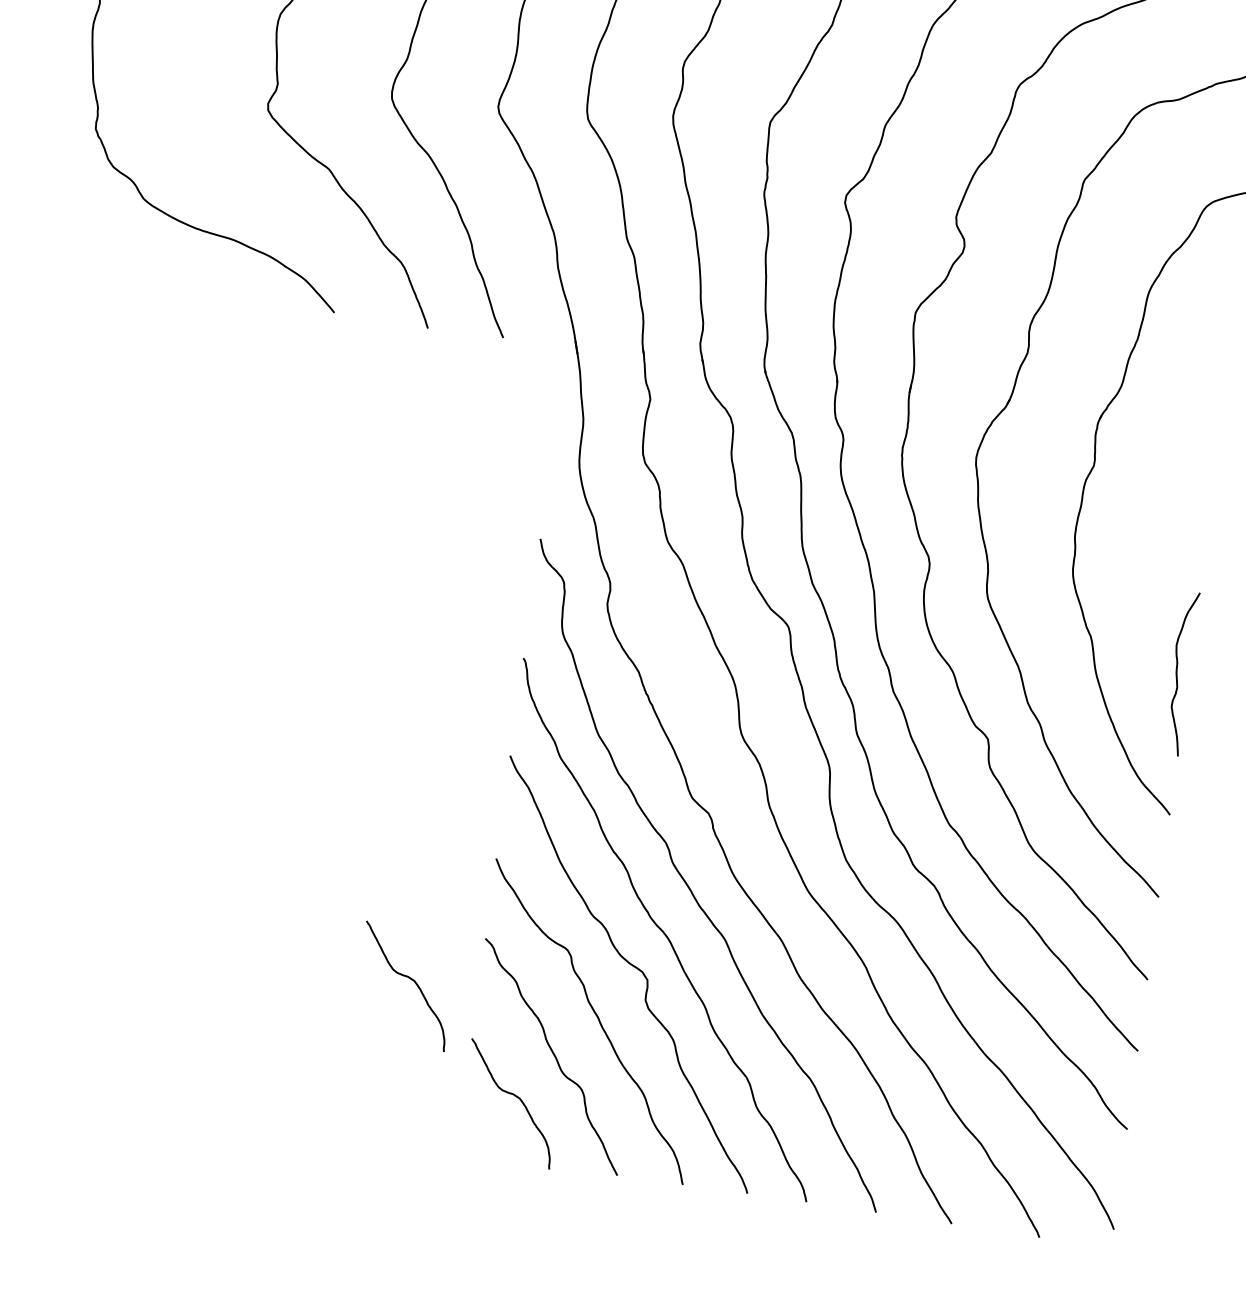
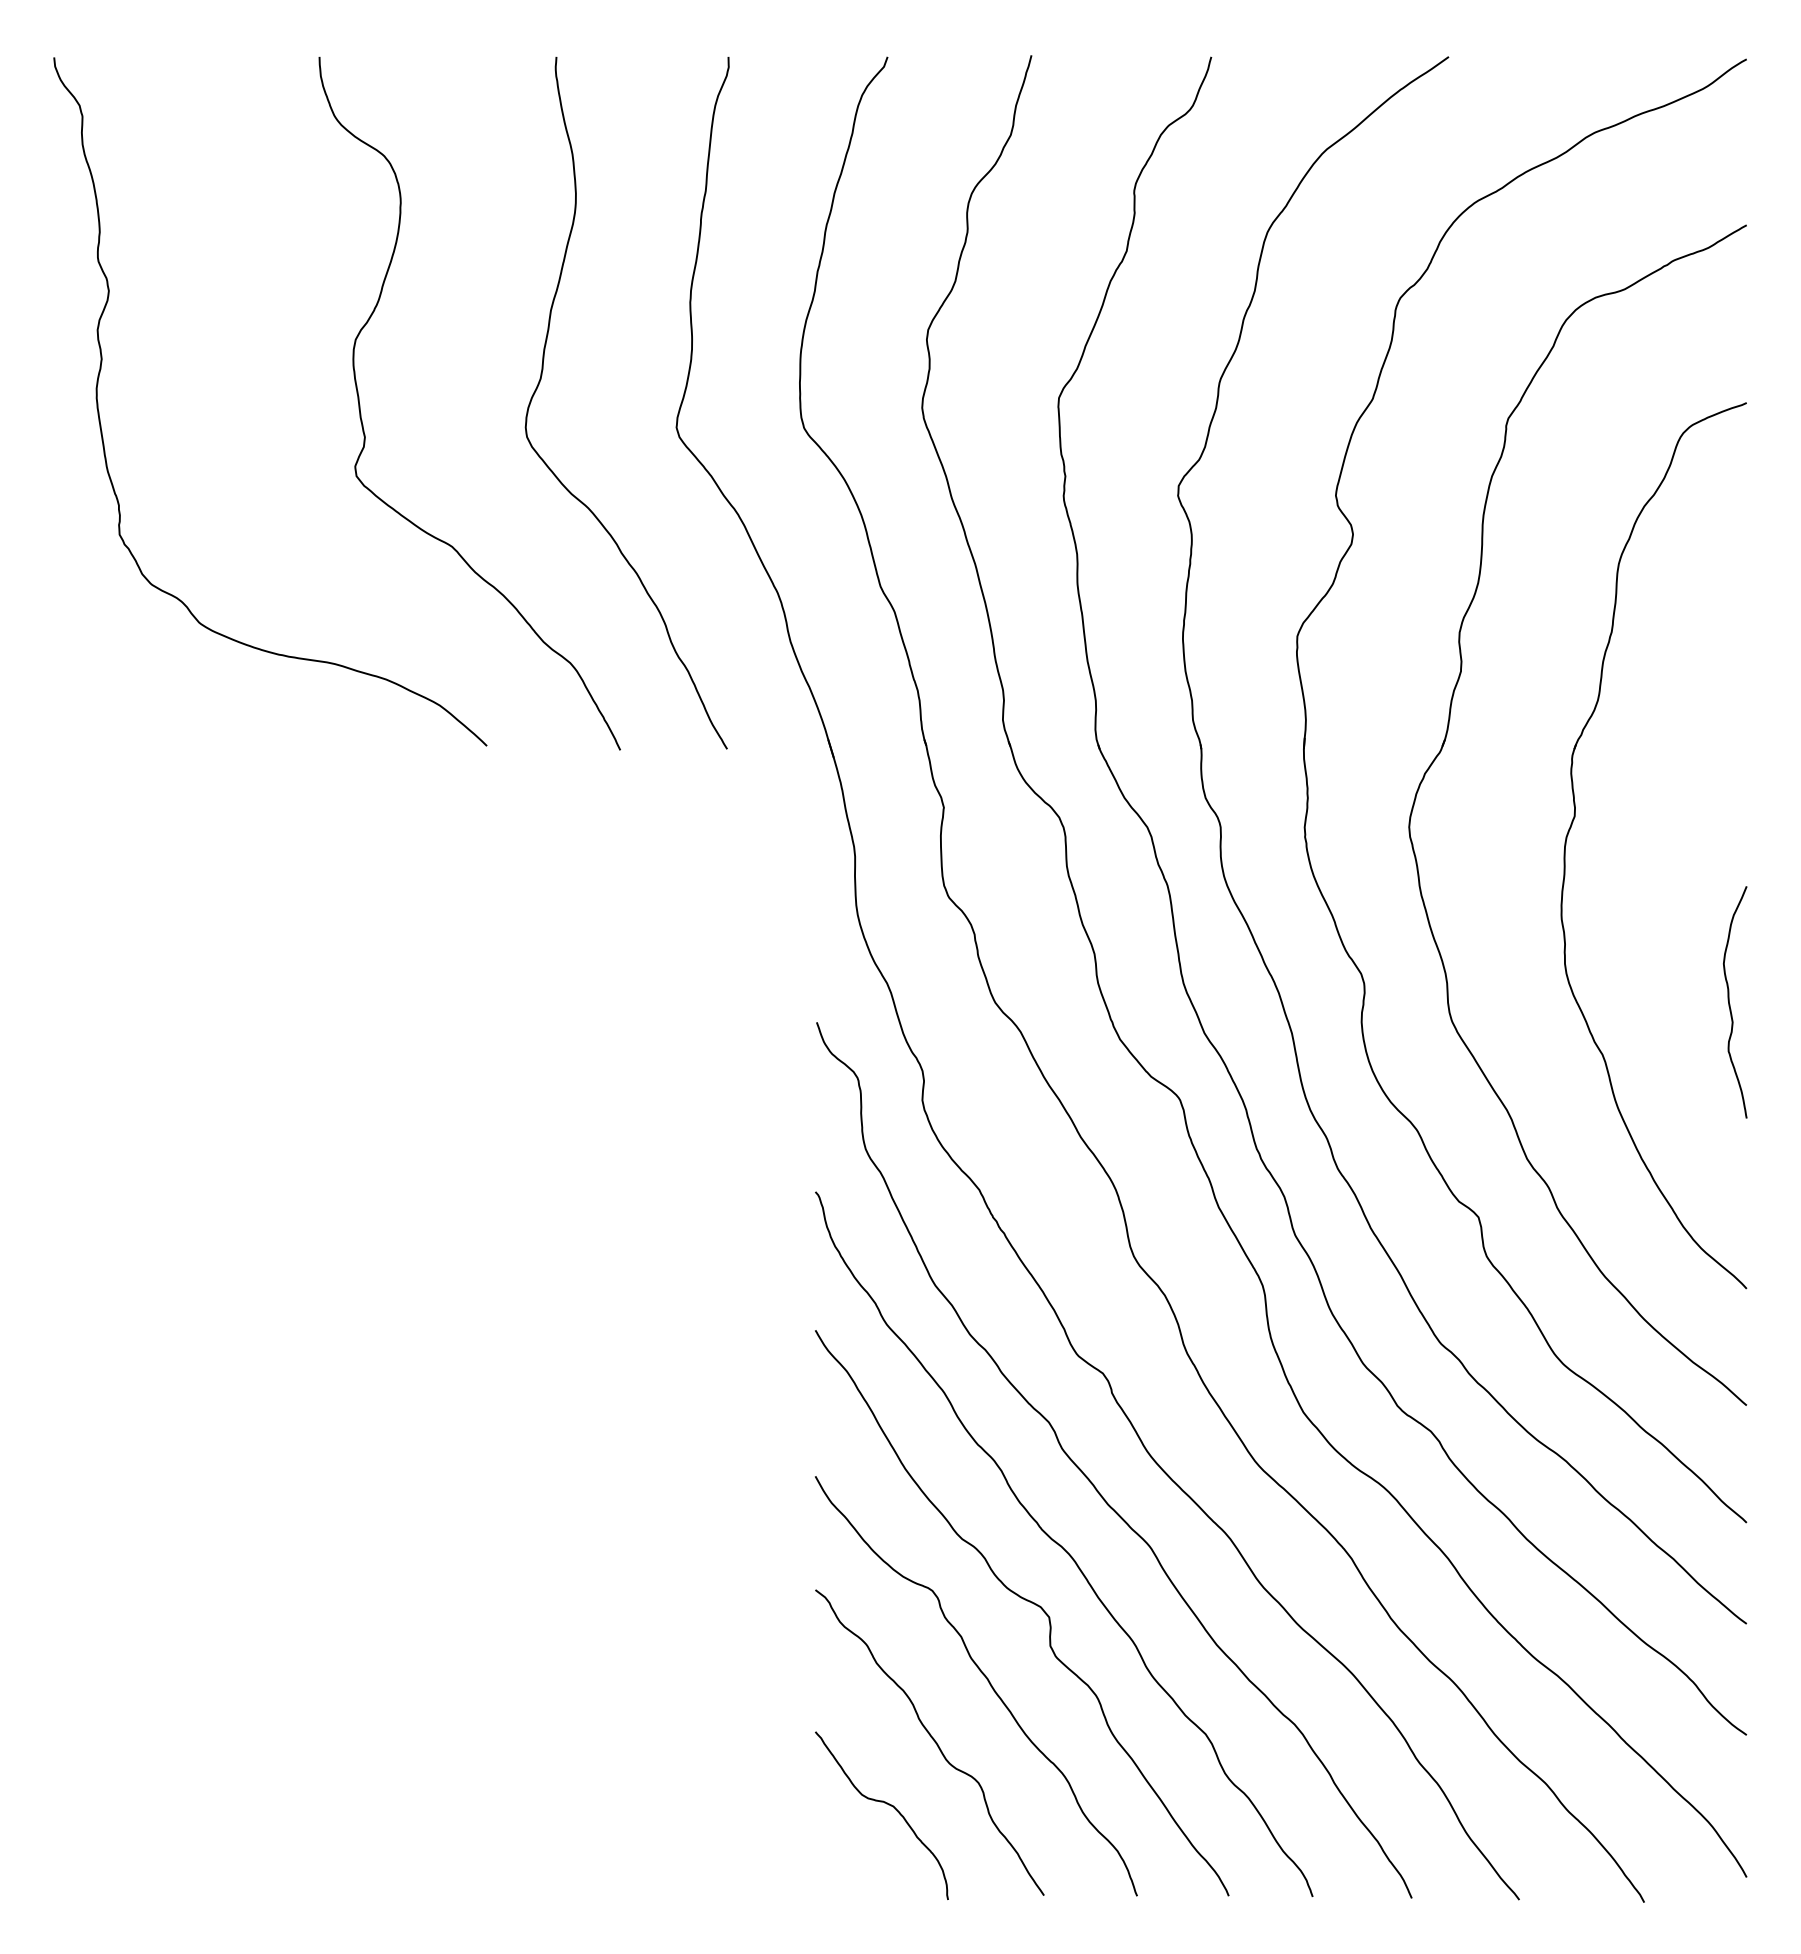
curve: (1177, 674) -> (1730, 1004), moved
curve: (409, 978) -> (717, 1660), removed

